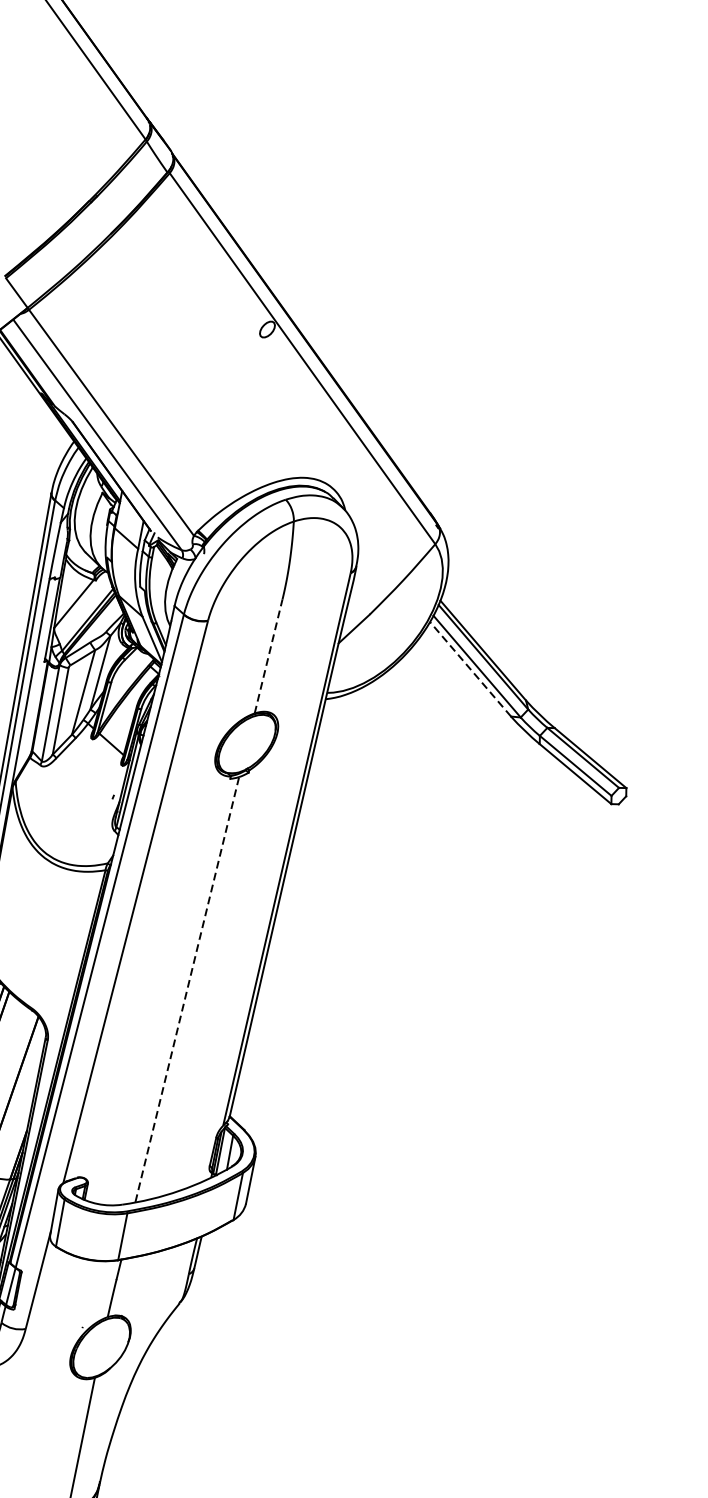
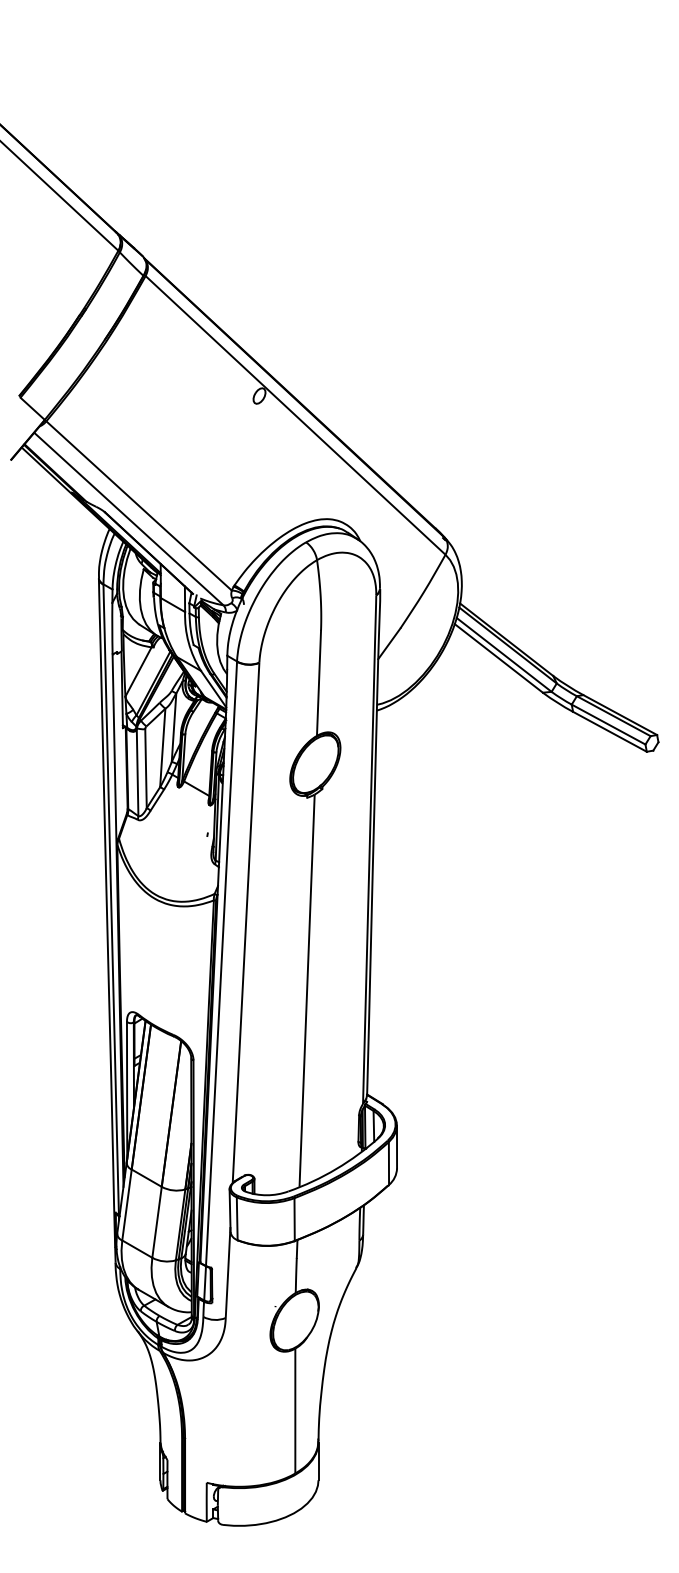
line: (269, 656) -> (319, 683), dashed -> solid
line: (470, 669) -> (498, 658), dashed -> solid
line: (187, 989) -> (307, 990), dashed -> solid

